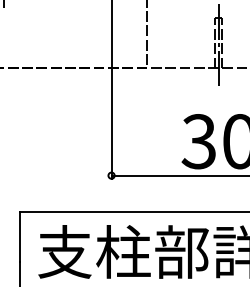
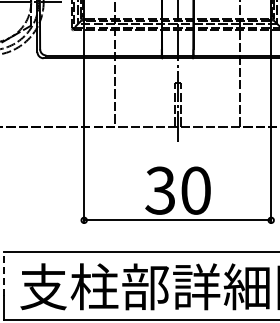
line: (20, 236) -> (4, 273), solid -> dashed

